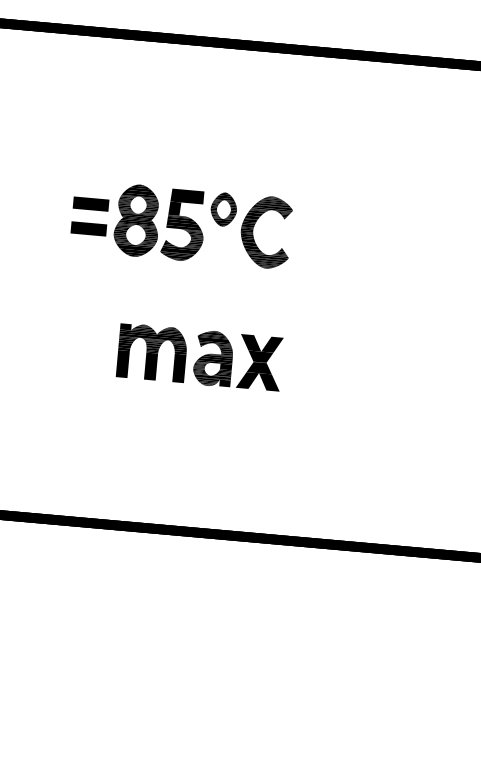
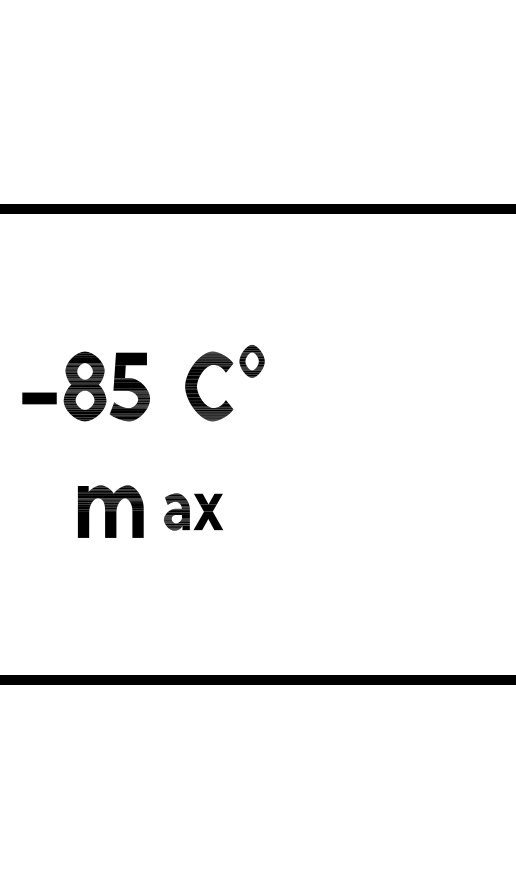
part: (91, 204) -> (39, 374), removed
part: (223, 209) -> (251, 361), moved
part: (238, 360) -> (193, 511), size x0.7

